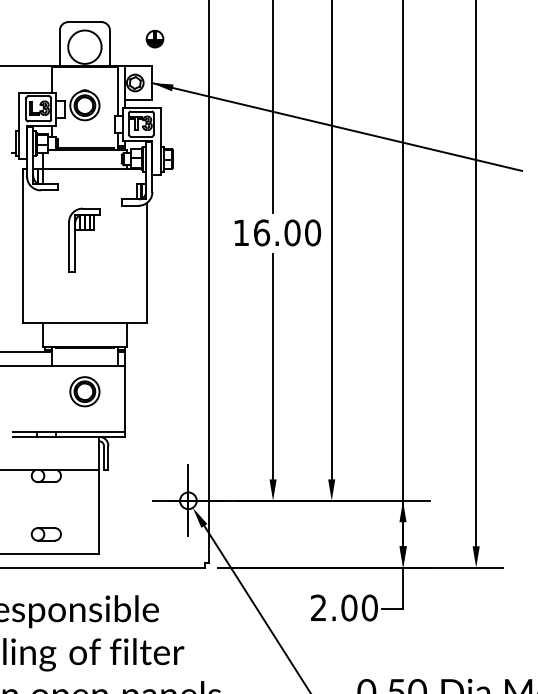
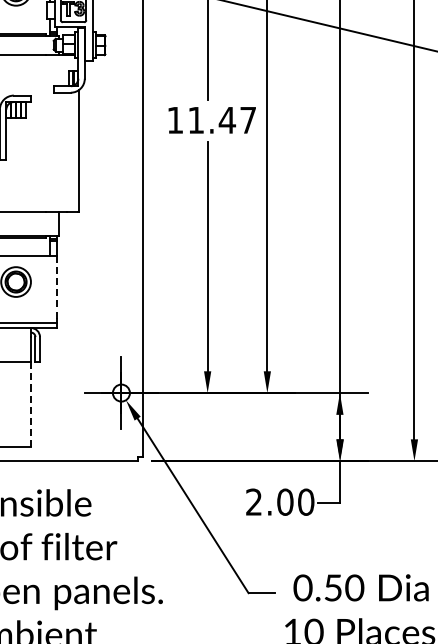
text: (287, 232) -> (222, 119), 16.00 -> 11.47
line: (125, 397) -> (57, 287), solid -> dashed
line: (99, 512) -> (30, 404), solid -> dashed

